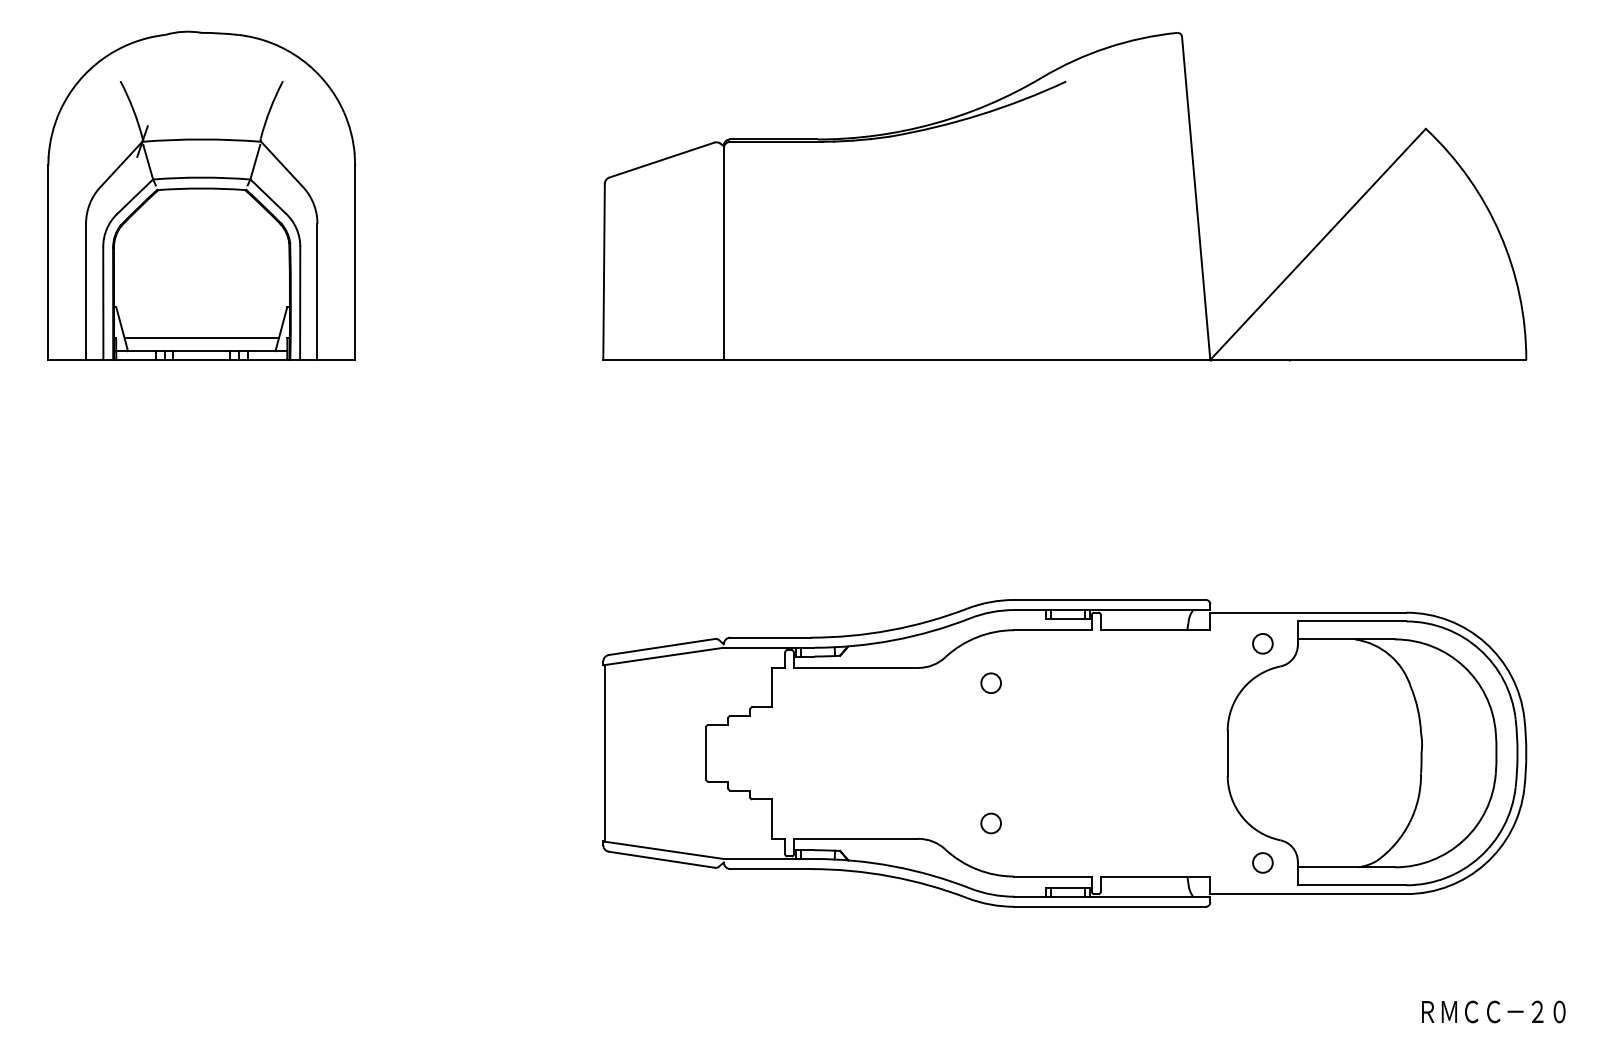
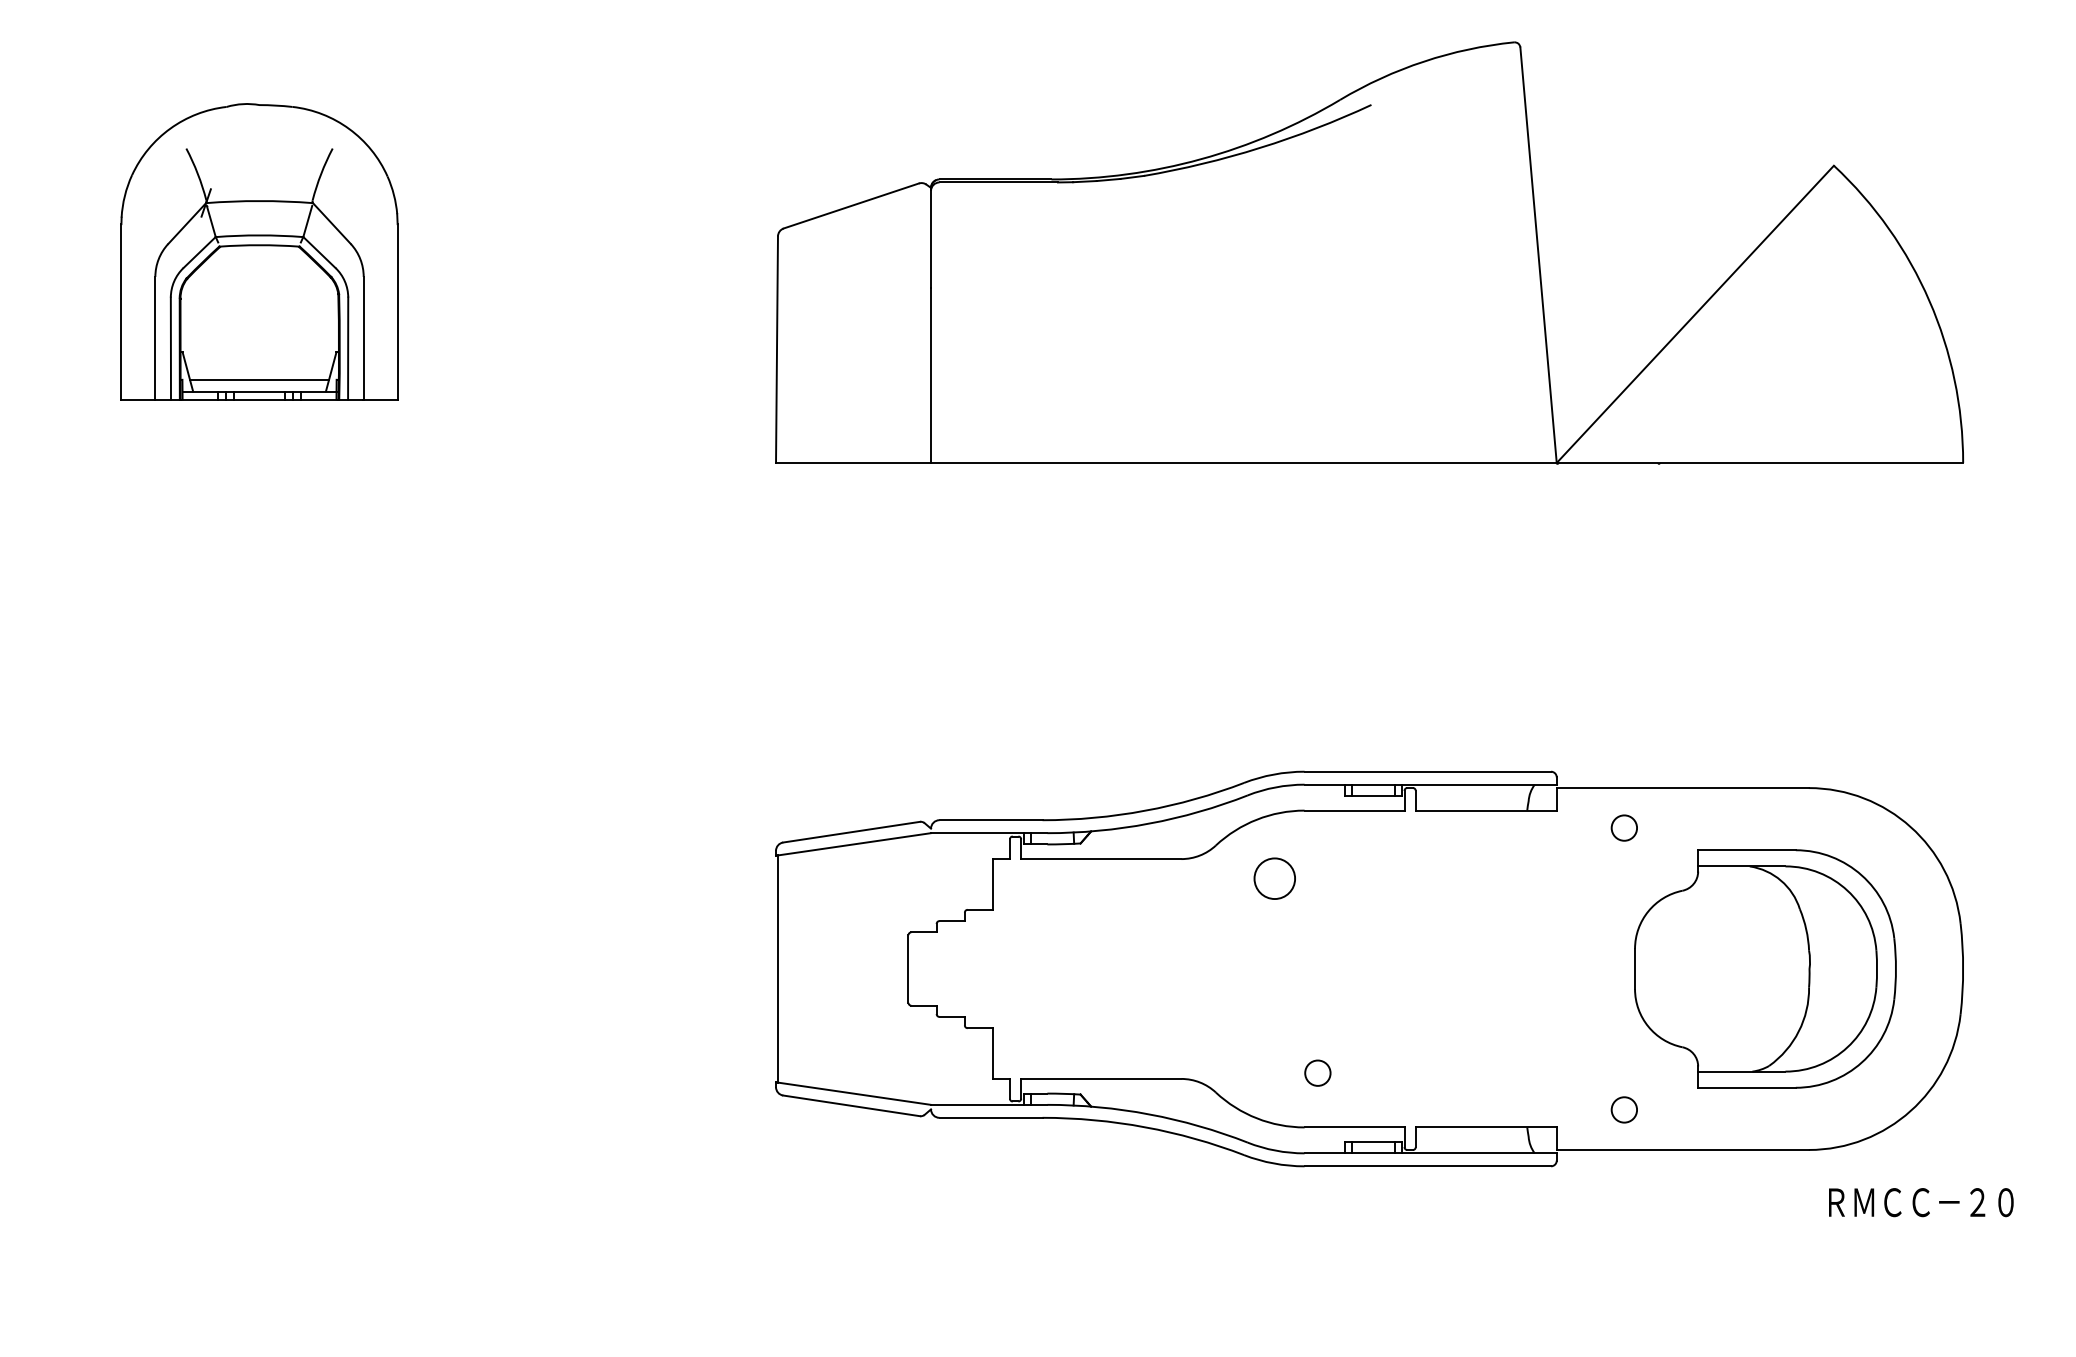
part: (201, 195) -> (259, 251), size x0.7
circle: (990, 683) -> (1274, 878), size x1.6
part: (1372, 752) -> (1765, 968), size x0.7
circle: (990, 822) -> (1317, 1072), moved
text: (1493, 1011) -> (1921, 1202), moved

